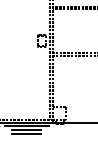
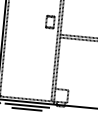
line: (26, 133) -> (26, 112), removed

